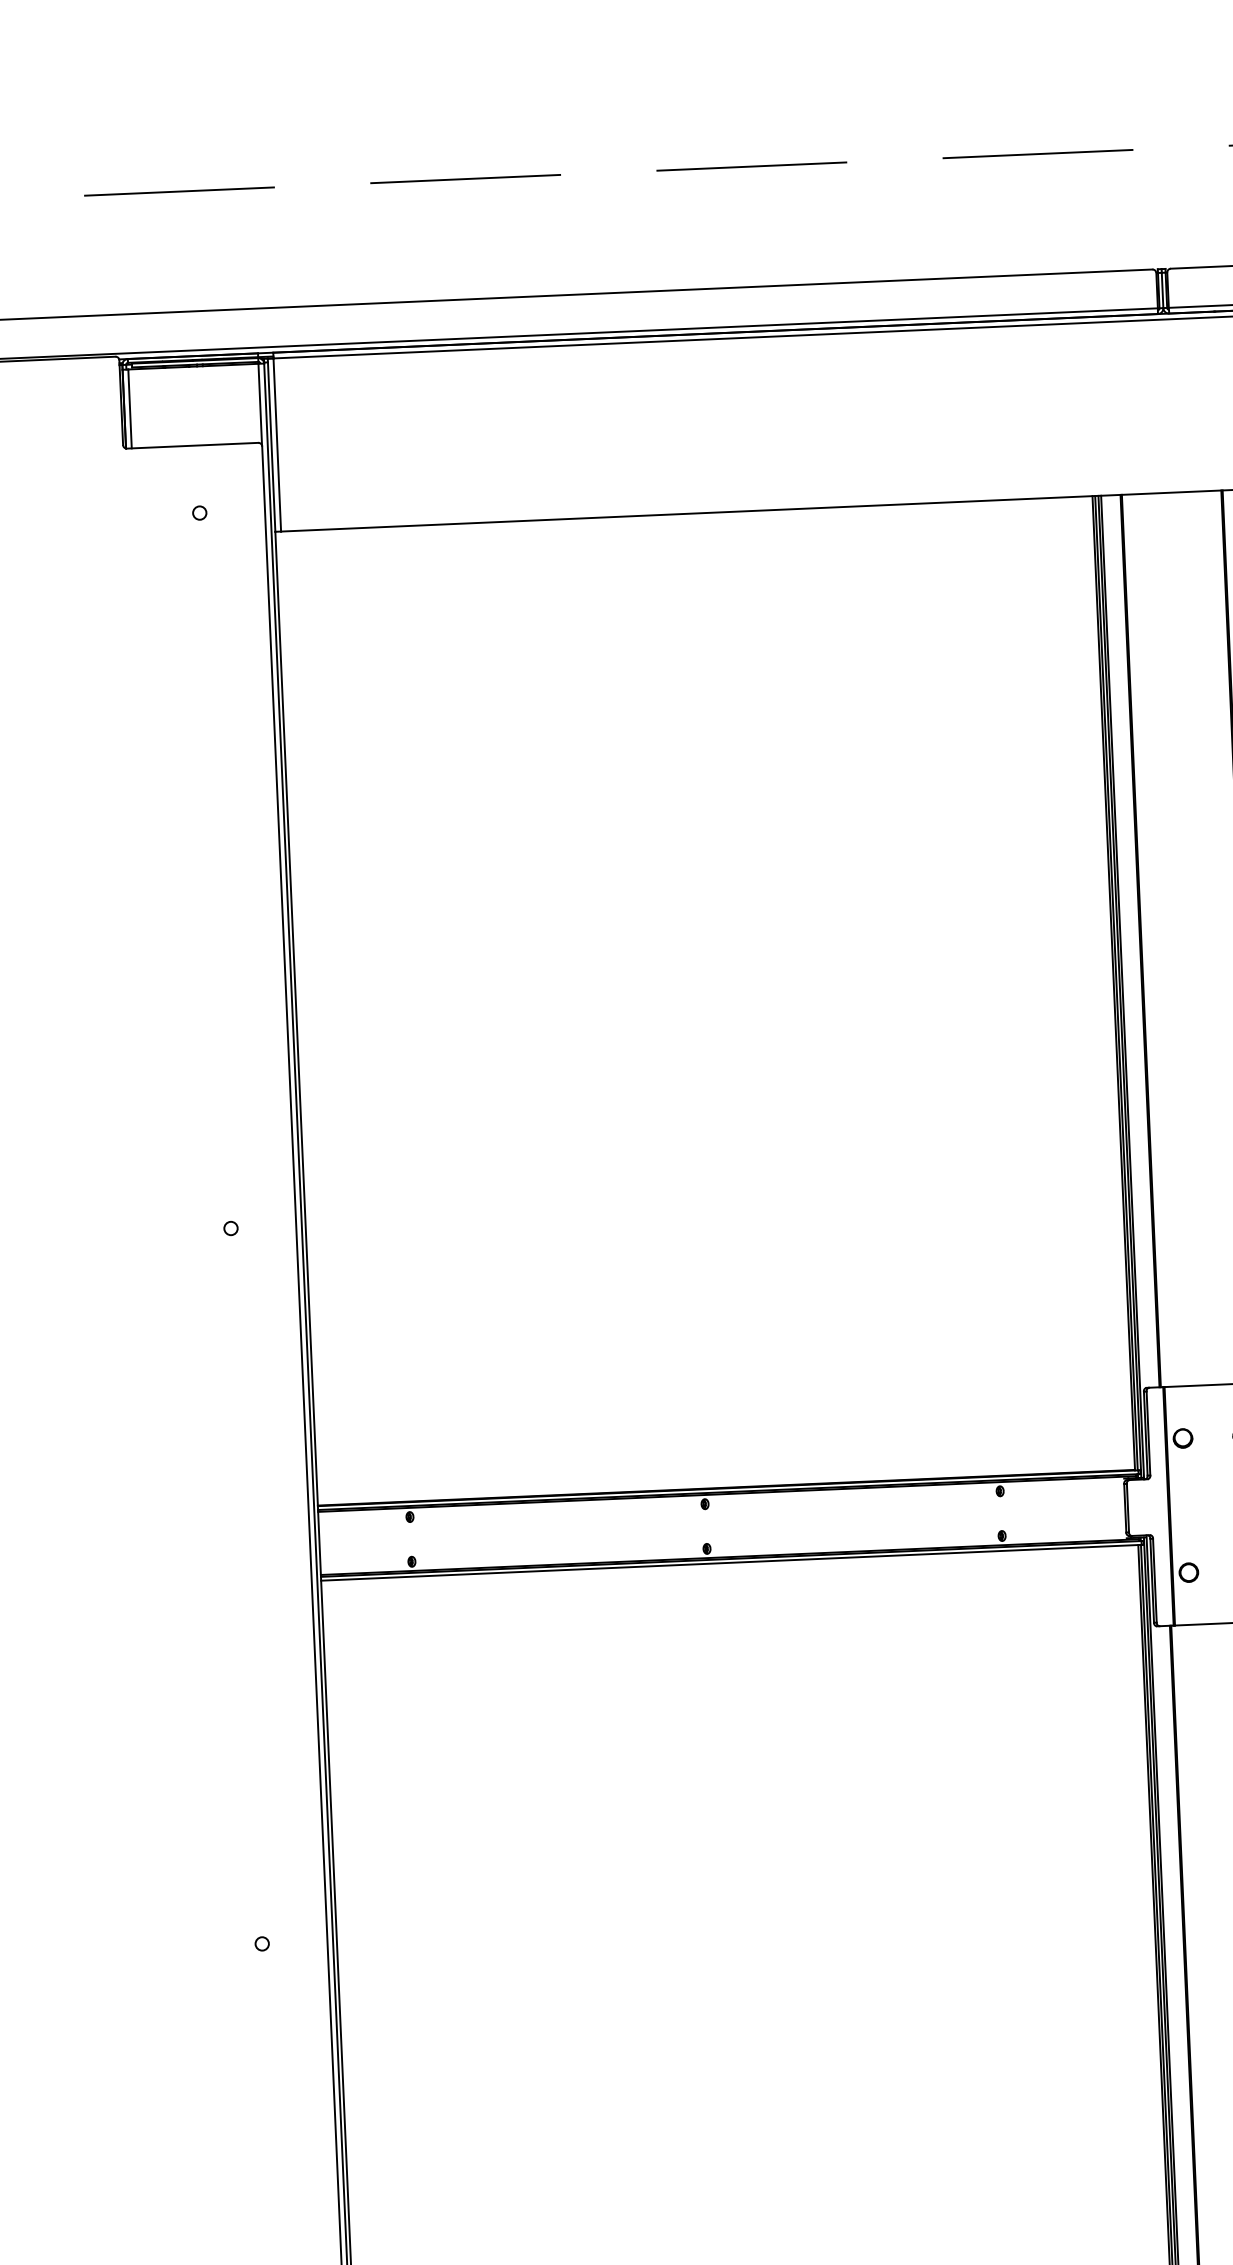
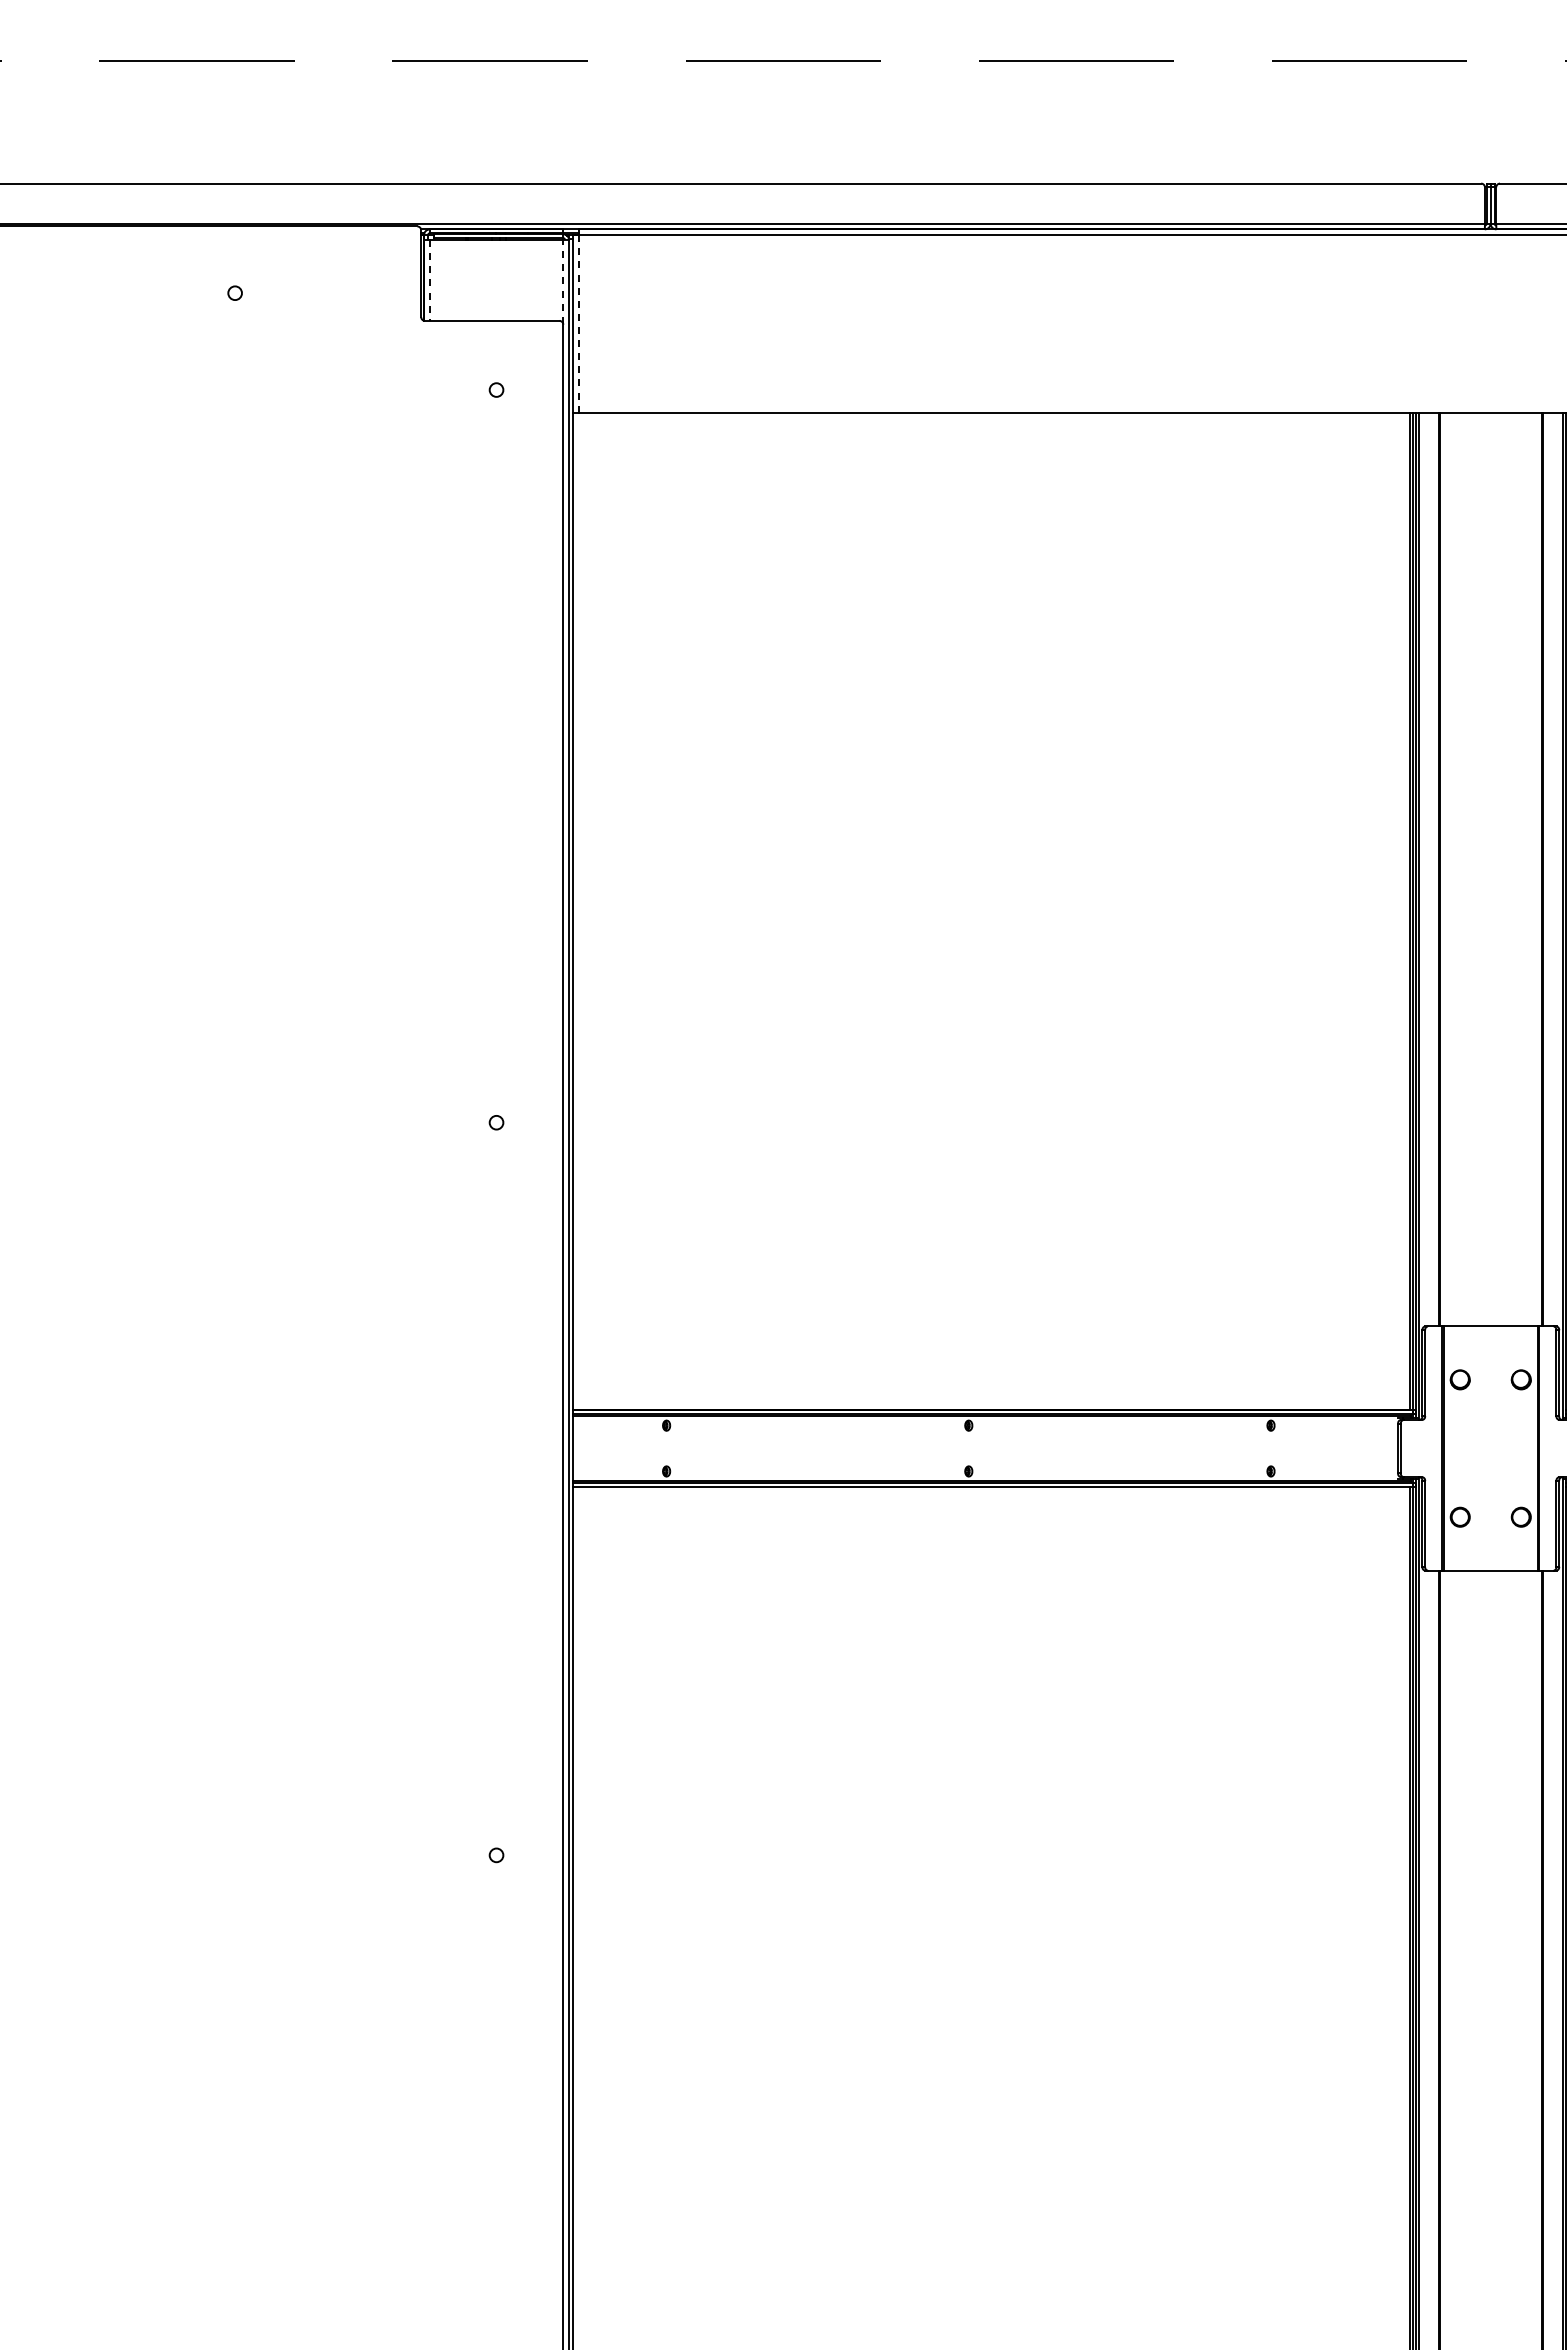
line: (260, 404) -> (563, 281), solid -> dashed
line: (129, 409) -> (429, 281), solid -> dashed
line: (276, 444) -> (578, 323), solid -> dashed

